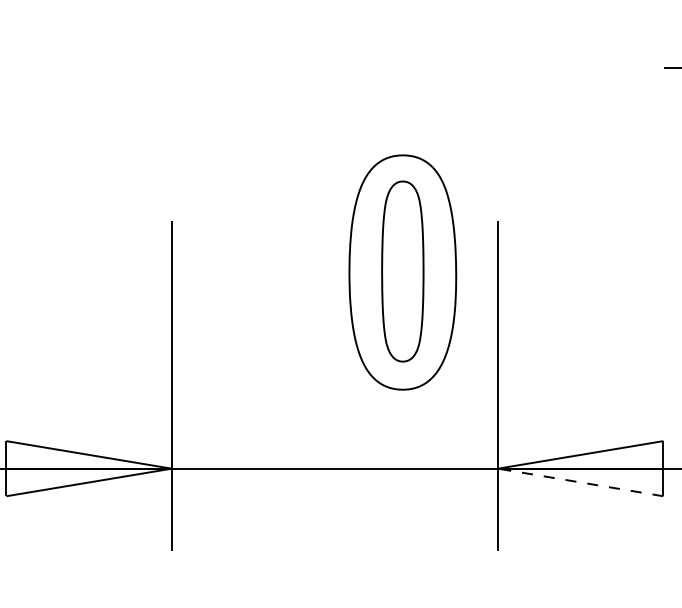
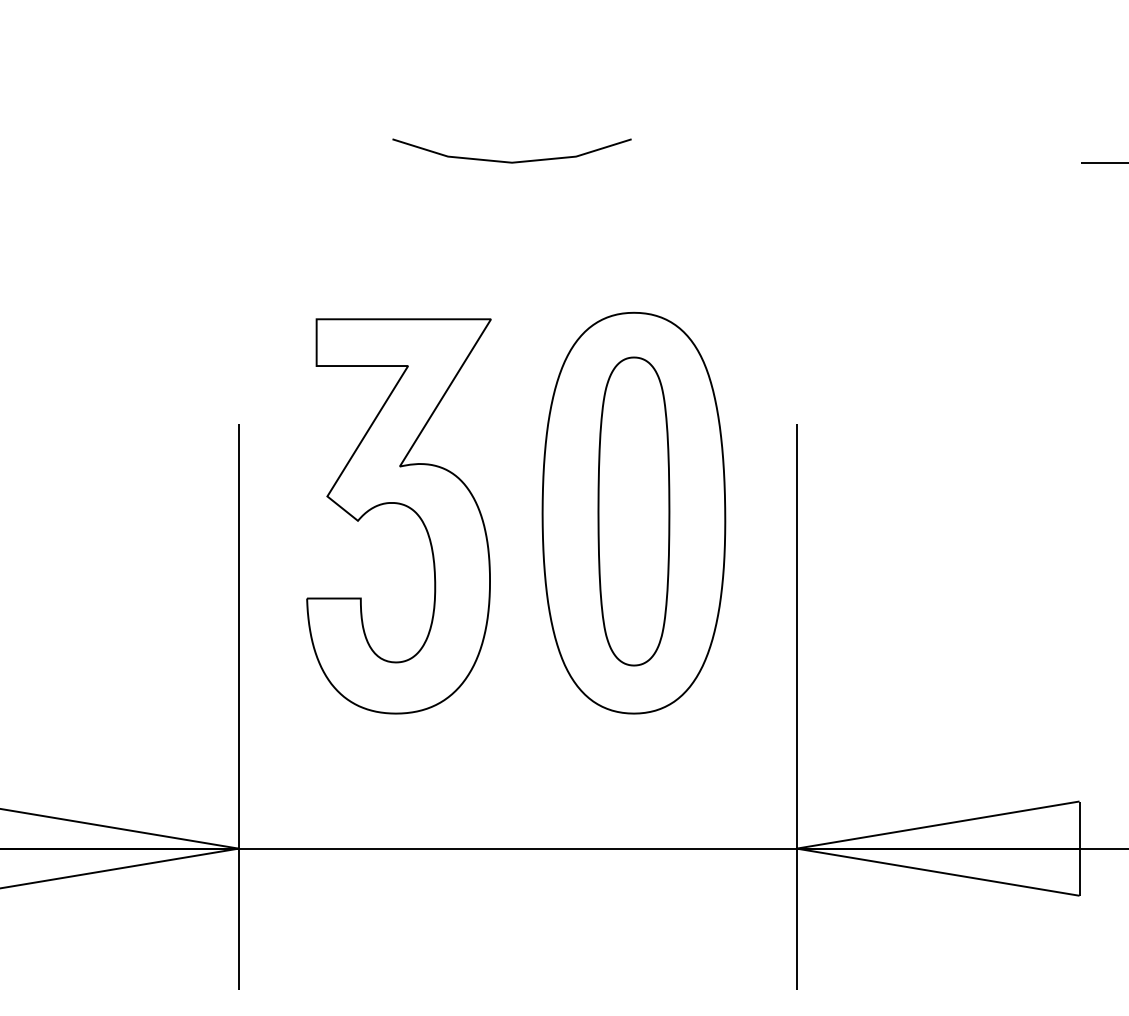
curve: (331, 66) -> (511, 160), added
part: (266, 268) -> (400, 506), added
line: (580, 482) -> (937, 872), dashed -> solid

